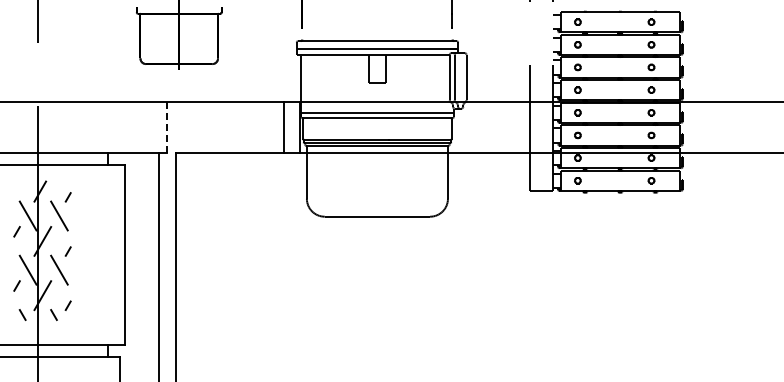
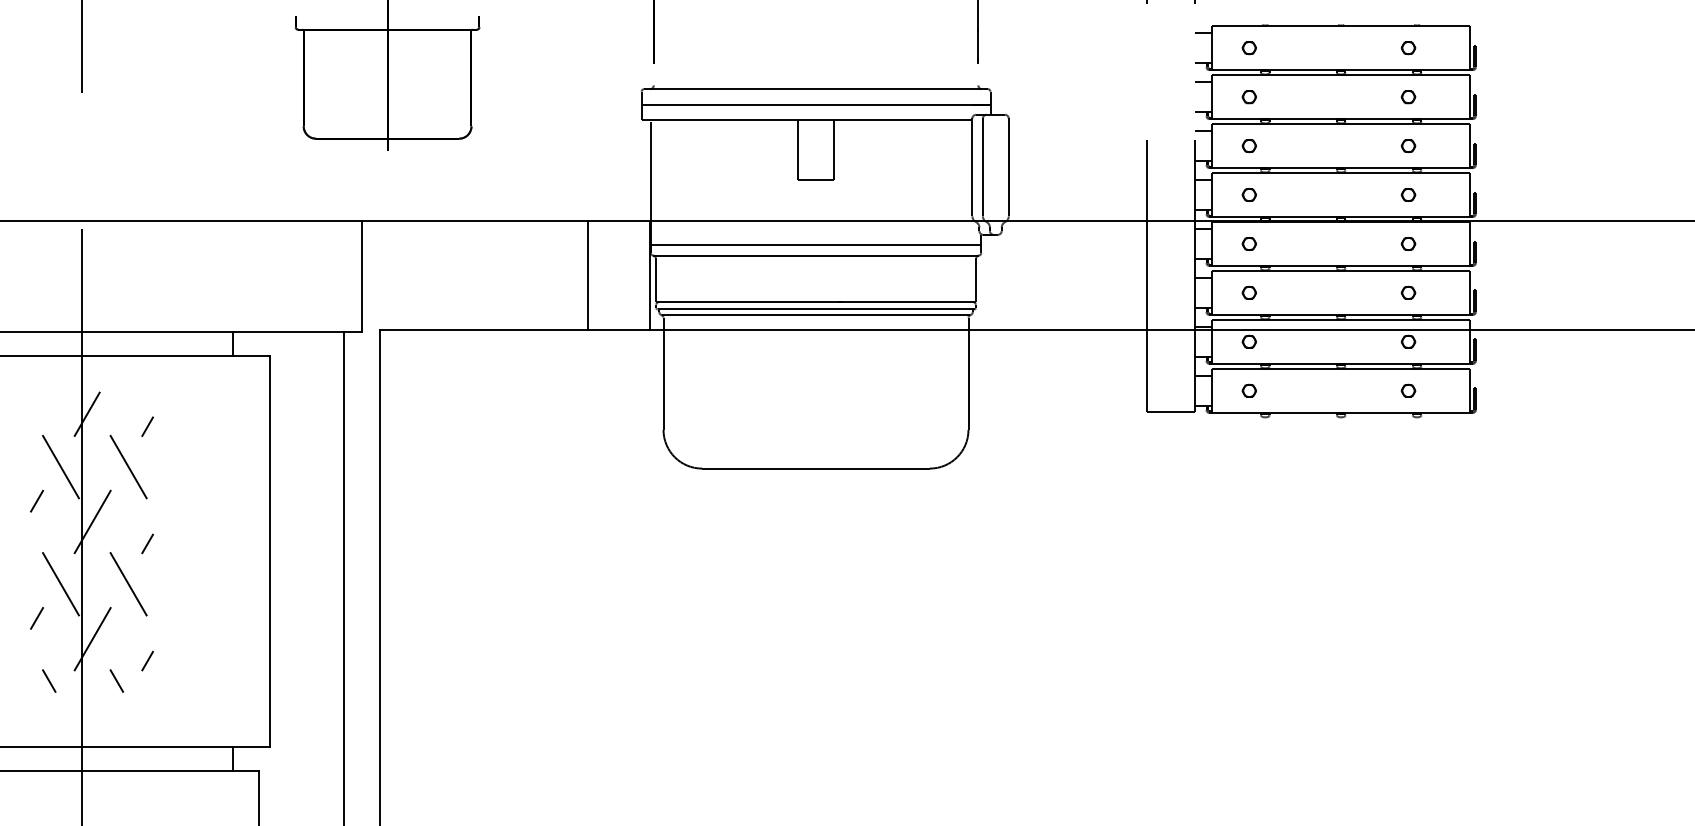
line: (284, 127) -> (589, 275), moved
line: (167, 128) -> (362, 277), dashed -> solid

